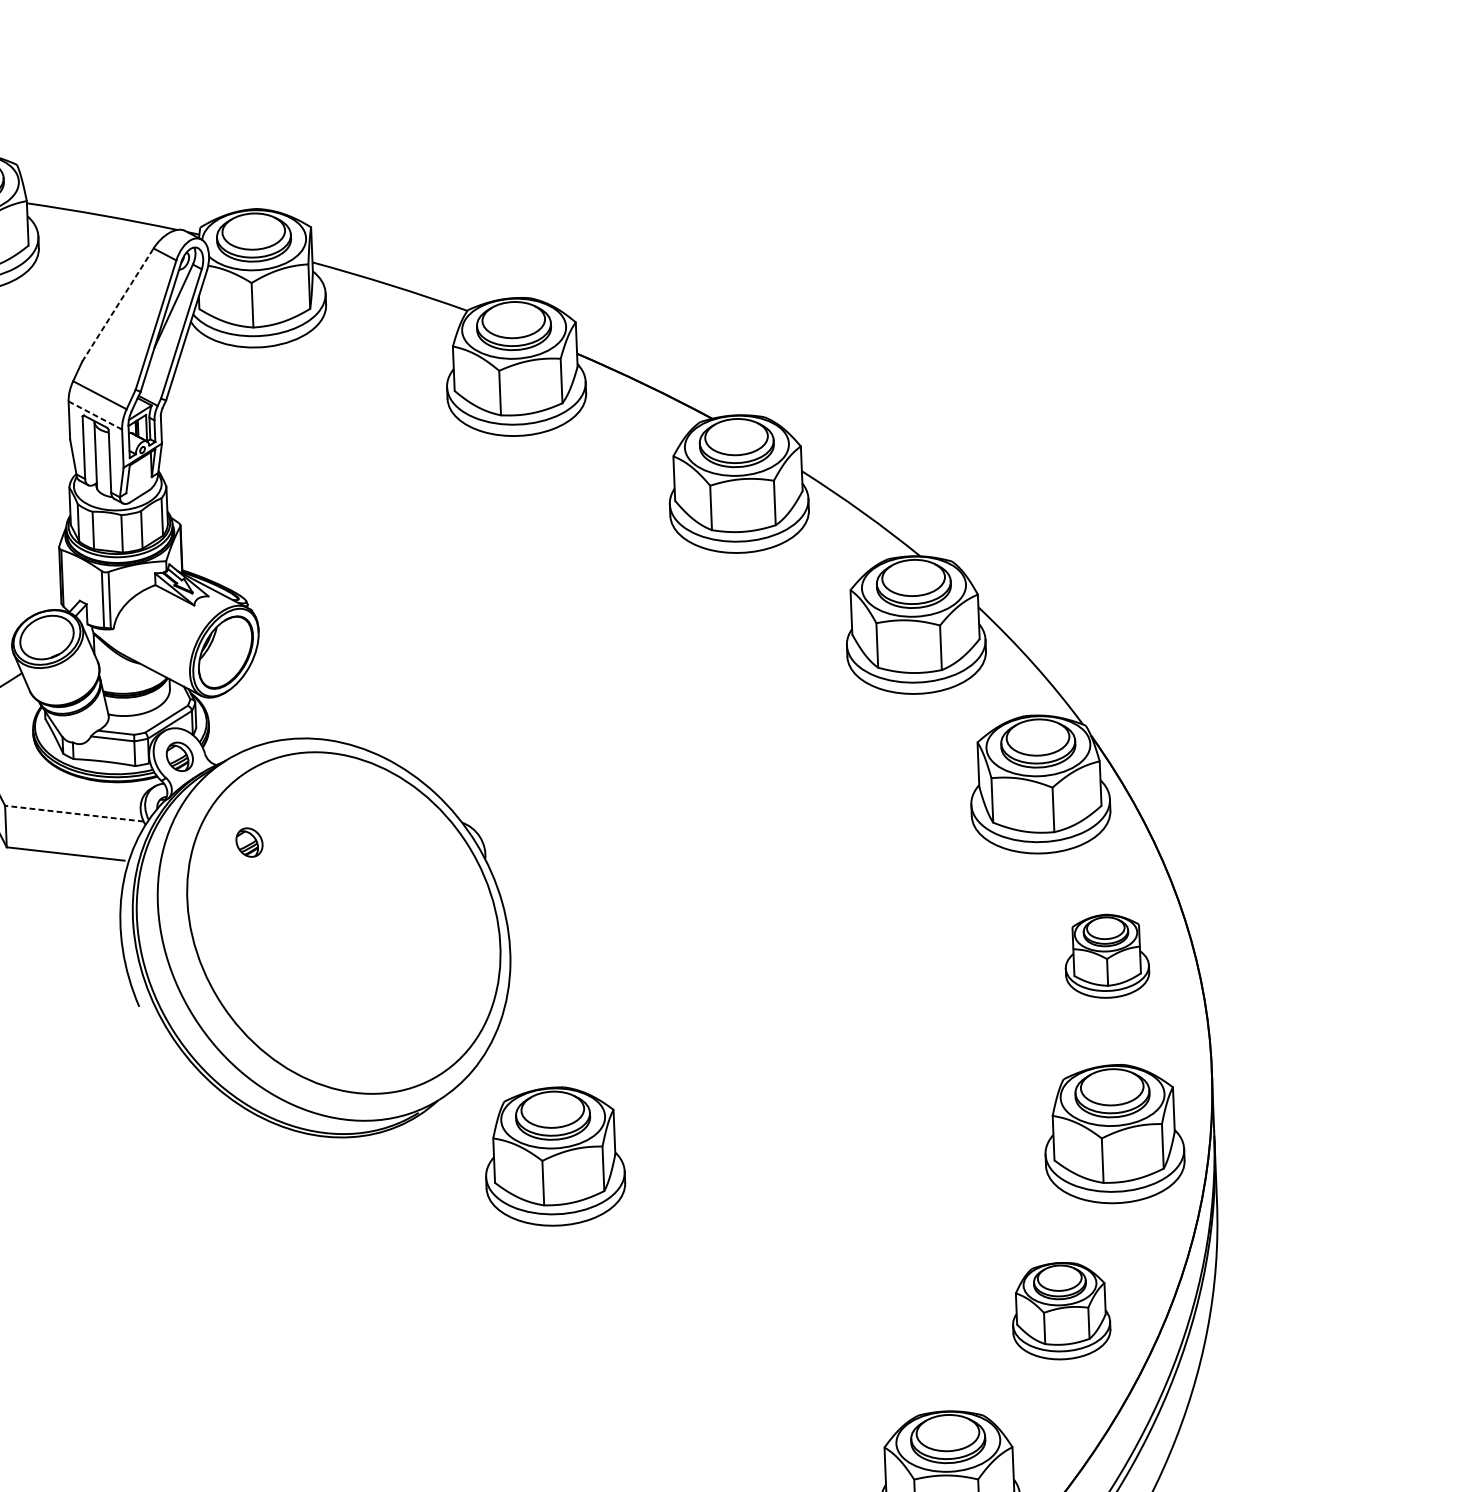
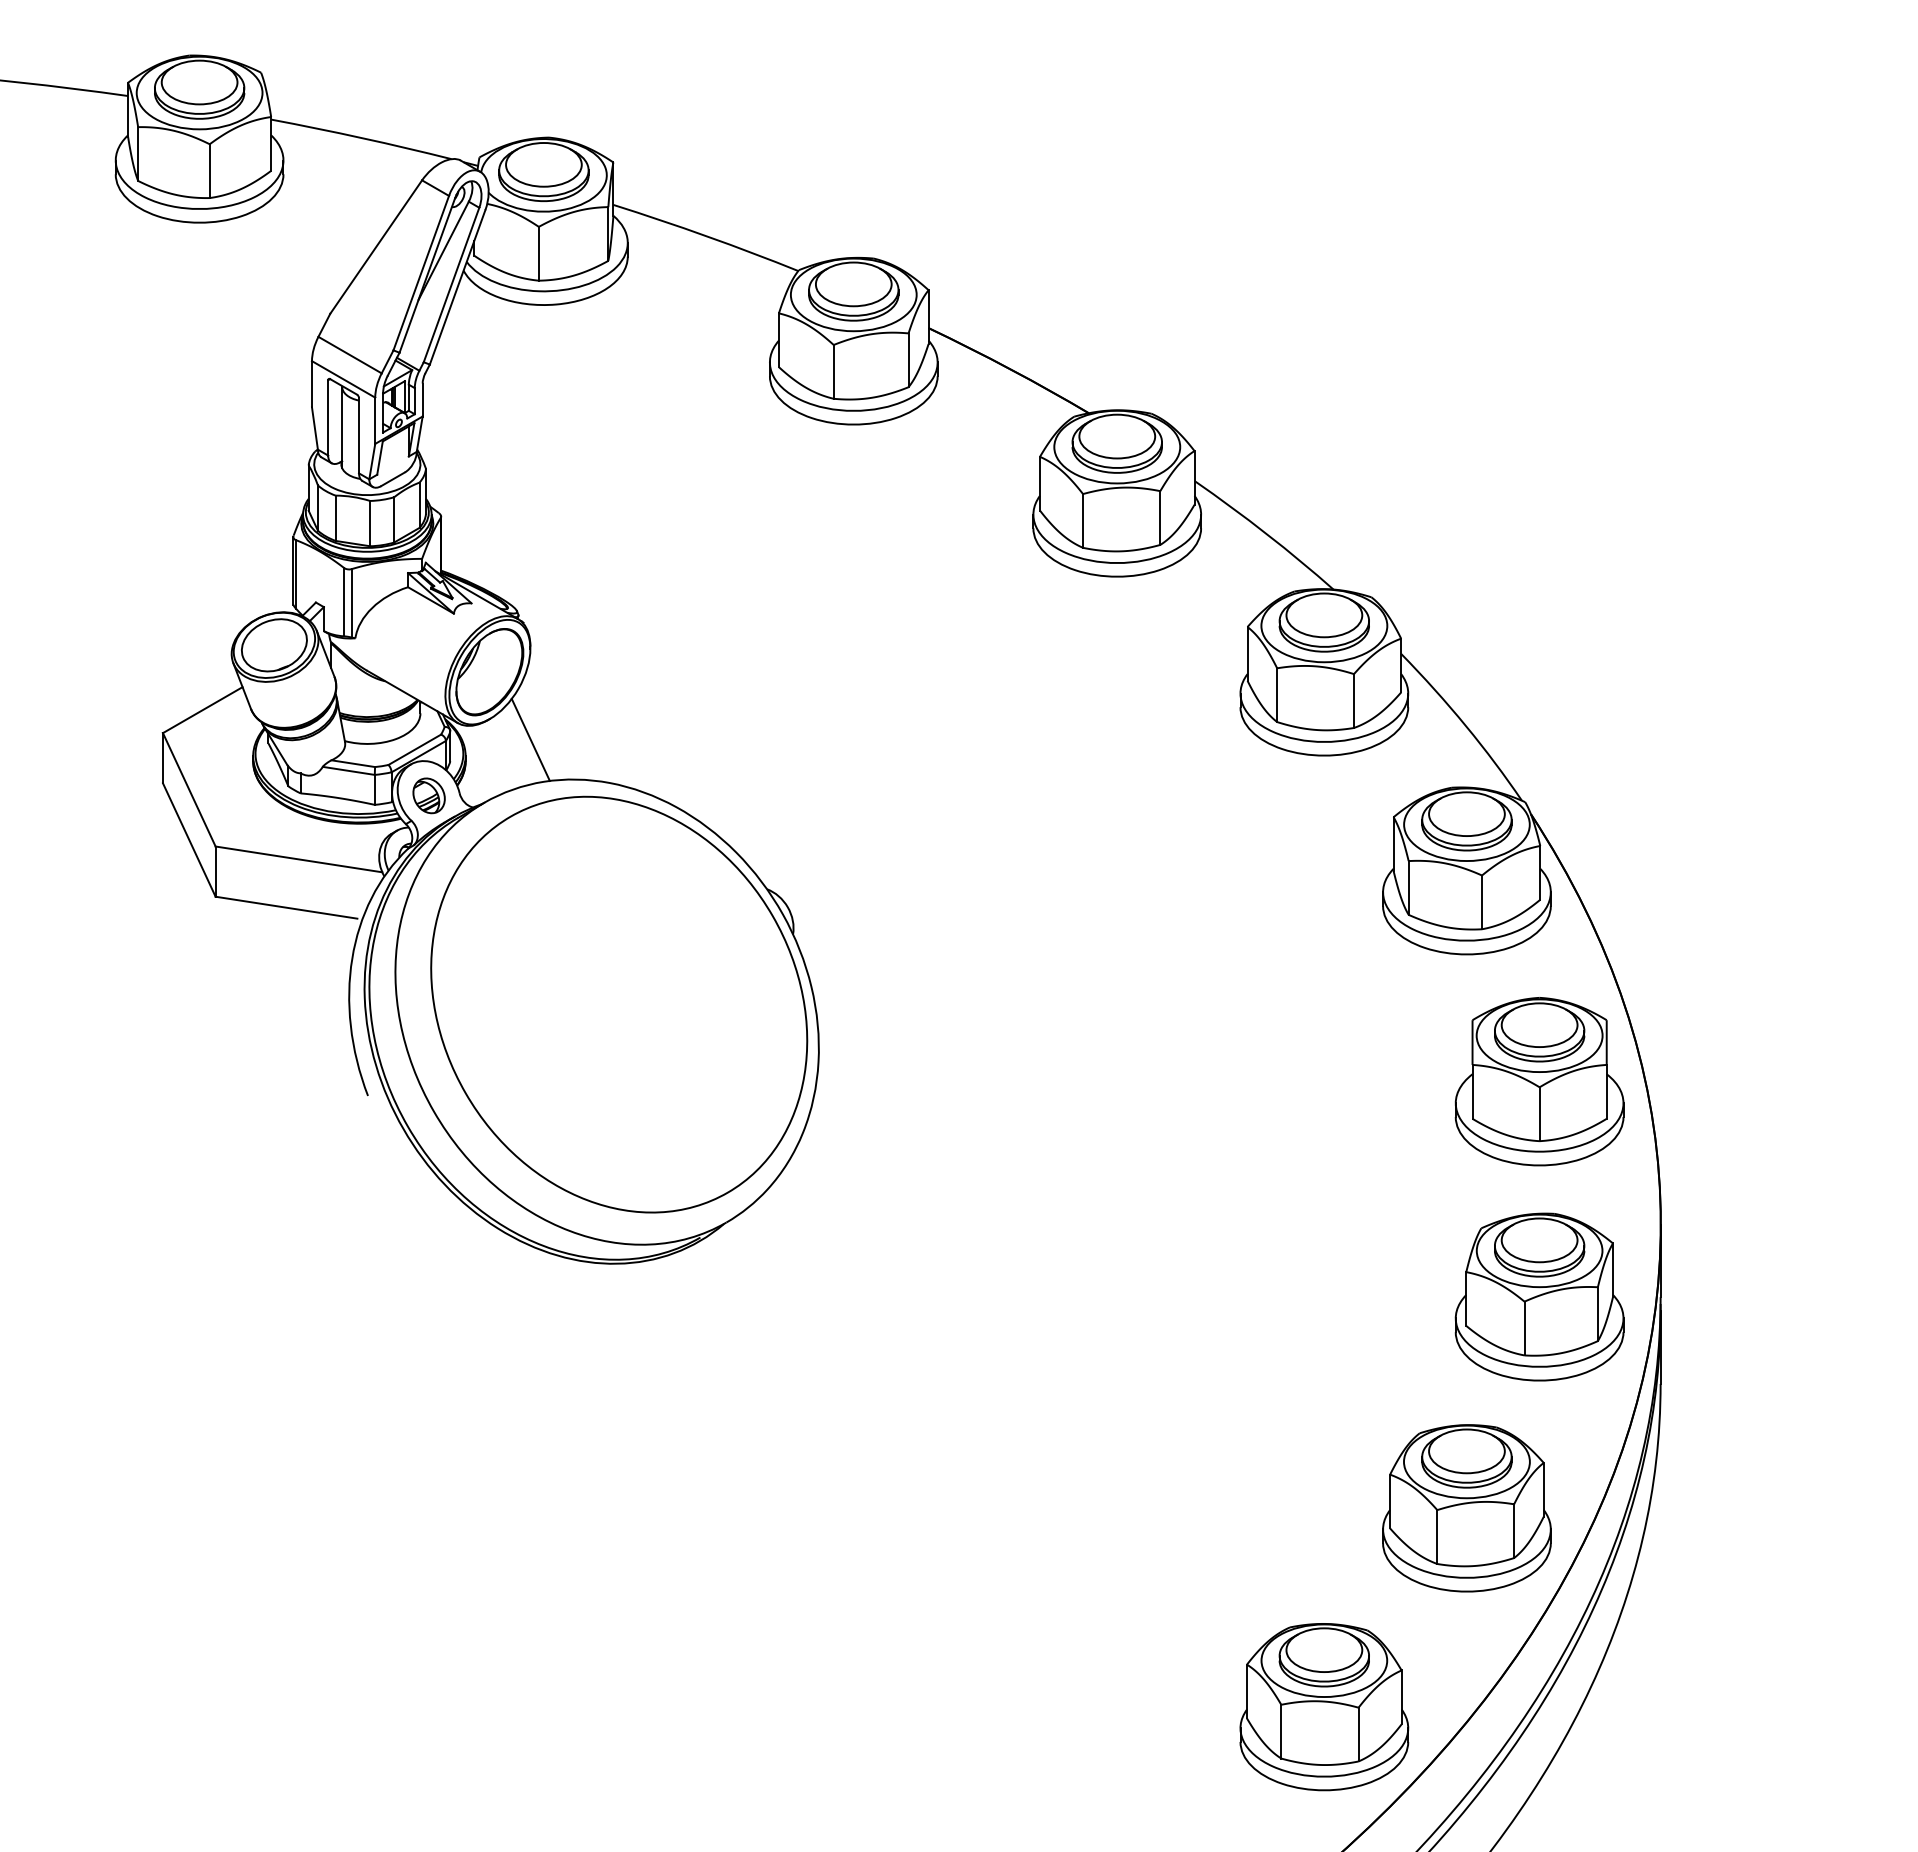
line: (118, 304) -> (376, 246), dashed -> solid
line: (95, 415) -> (343, 379), dashed -> solid
line: (261, 706) -> (530, 739), added
line: (74, 813) -> (298, 859), dashed -> solid
part: (248, 842) -> (508, 902), removed
part: (1106, 956) -> (1539, 1081), size x1.67
part: (554, 1156) -> (862, 1296), removed
part: (1060, 1311) -> (1466, 1508), size x1.43

